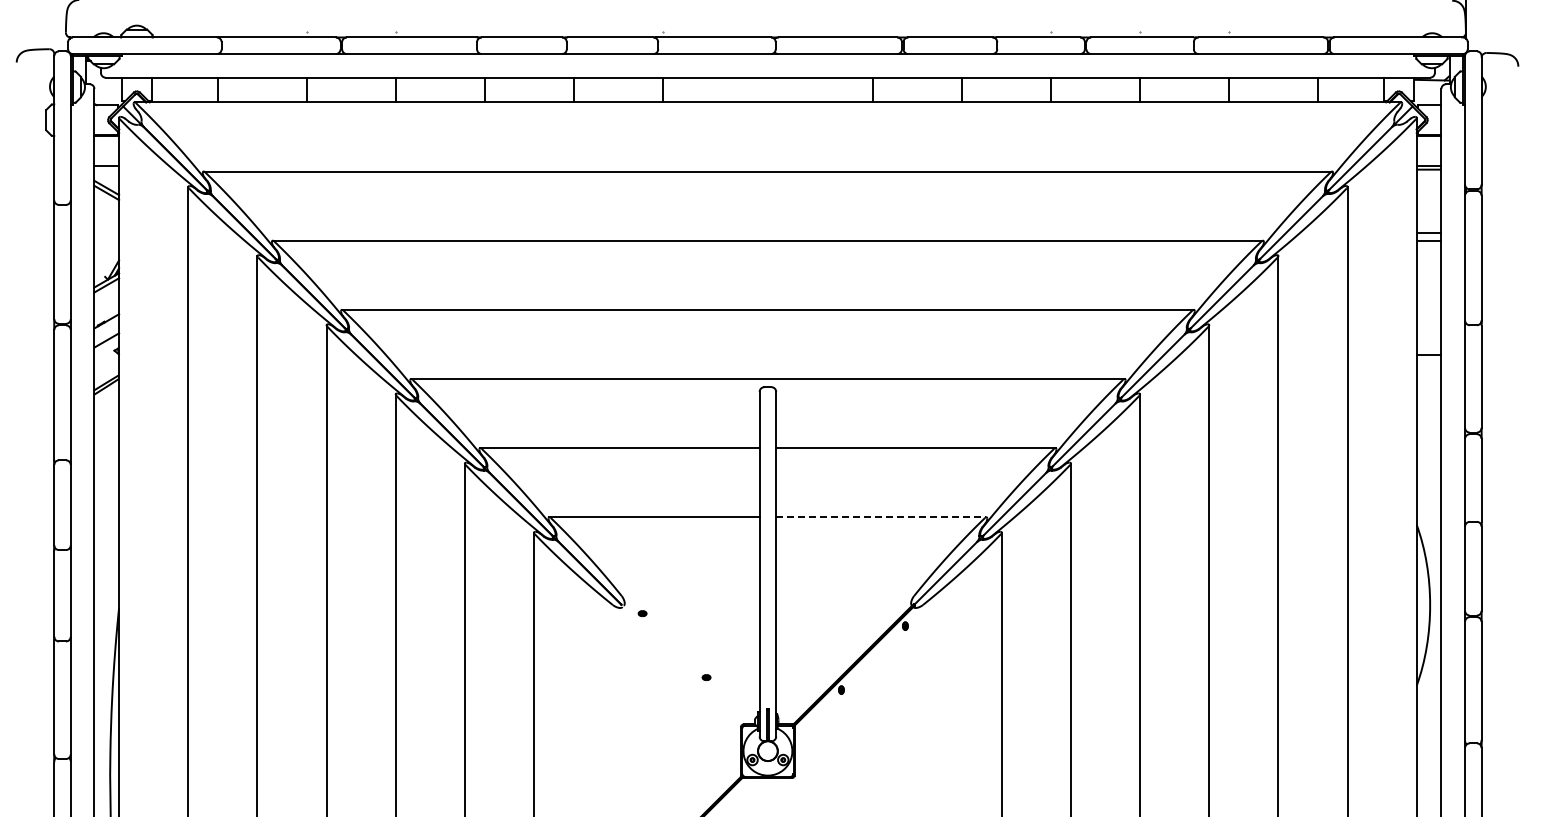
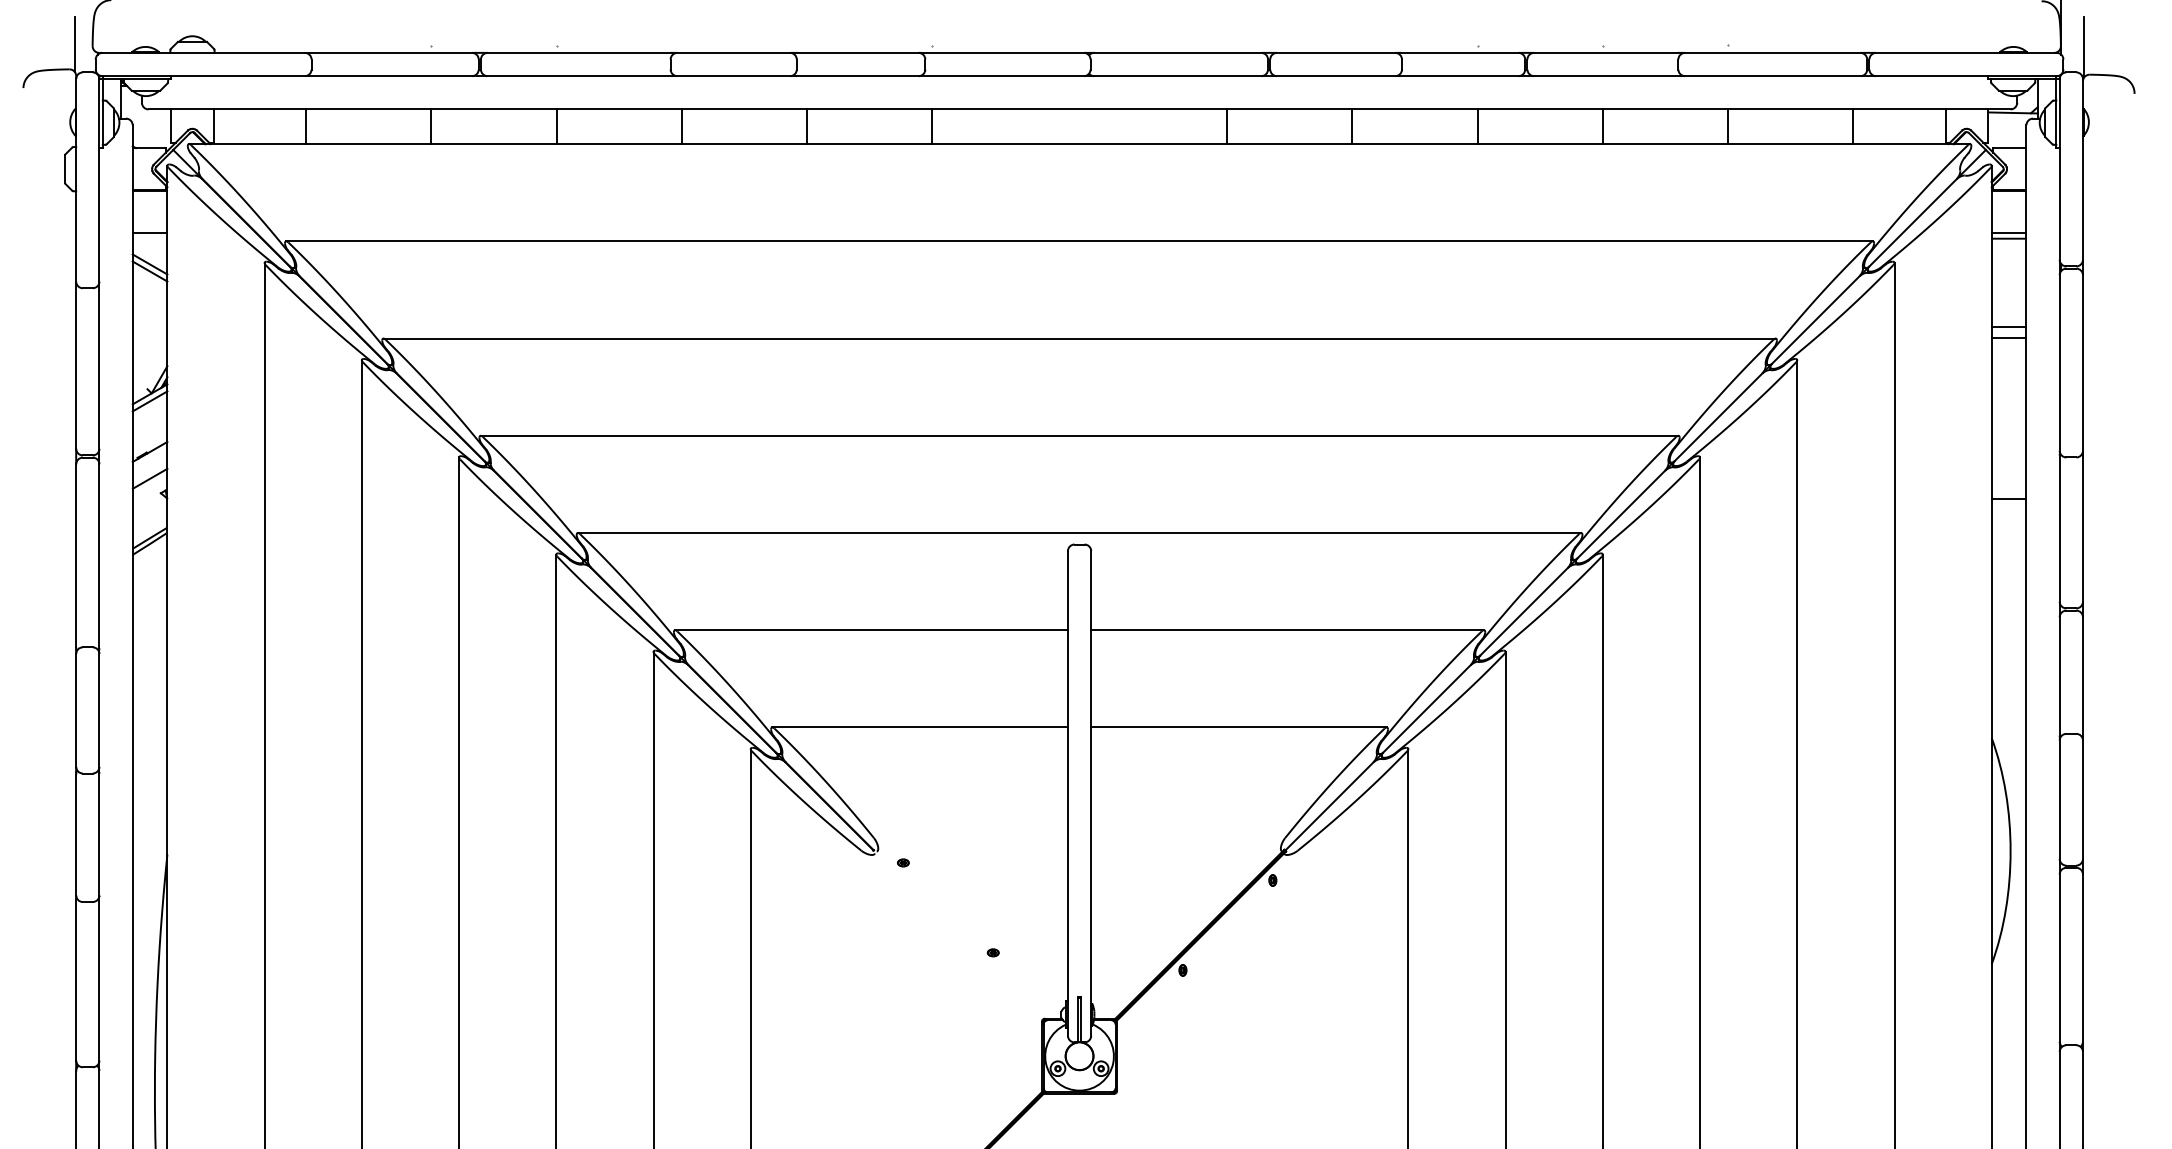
line: (53, 31) -> (75, 44), added
line: (1482, 32) -> (2084, 45), added
line: (881, 517) -> (1239, 727), dashed -> solid

